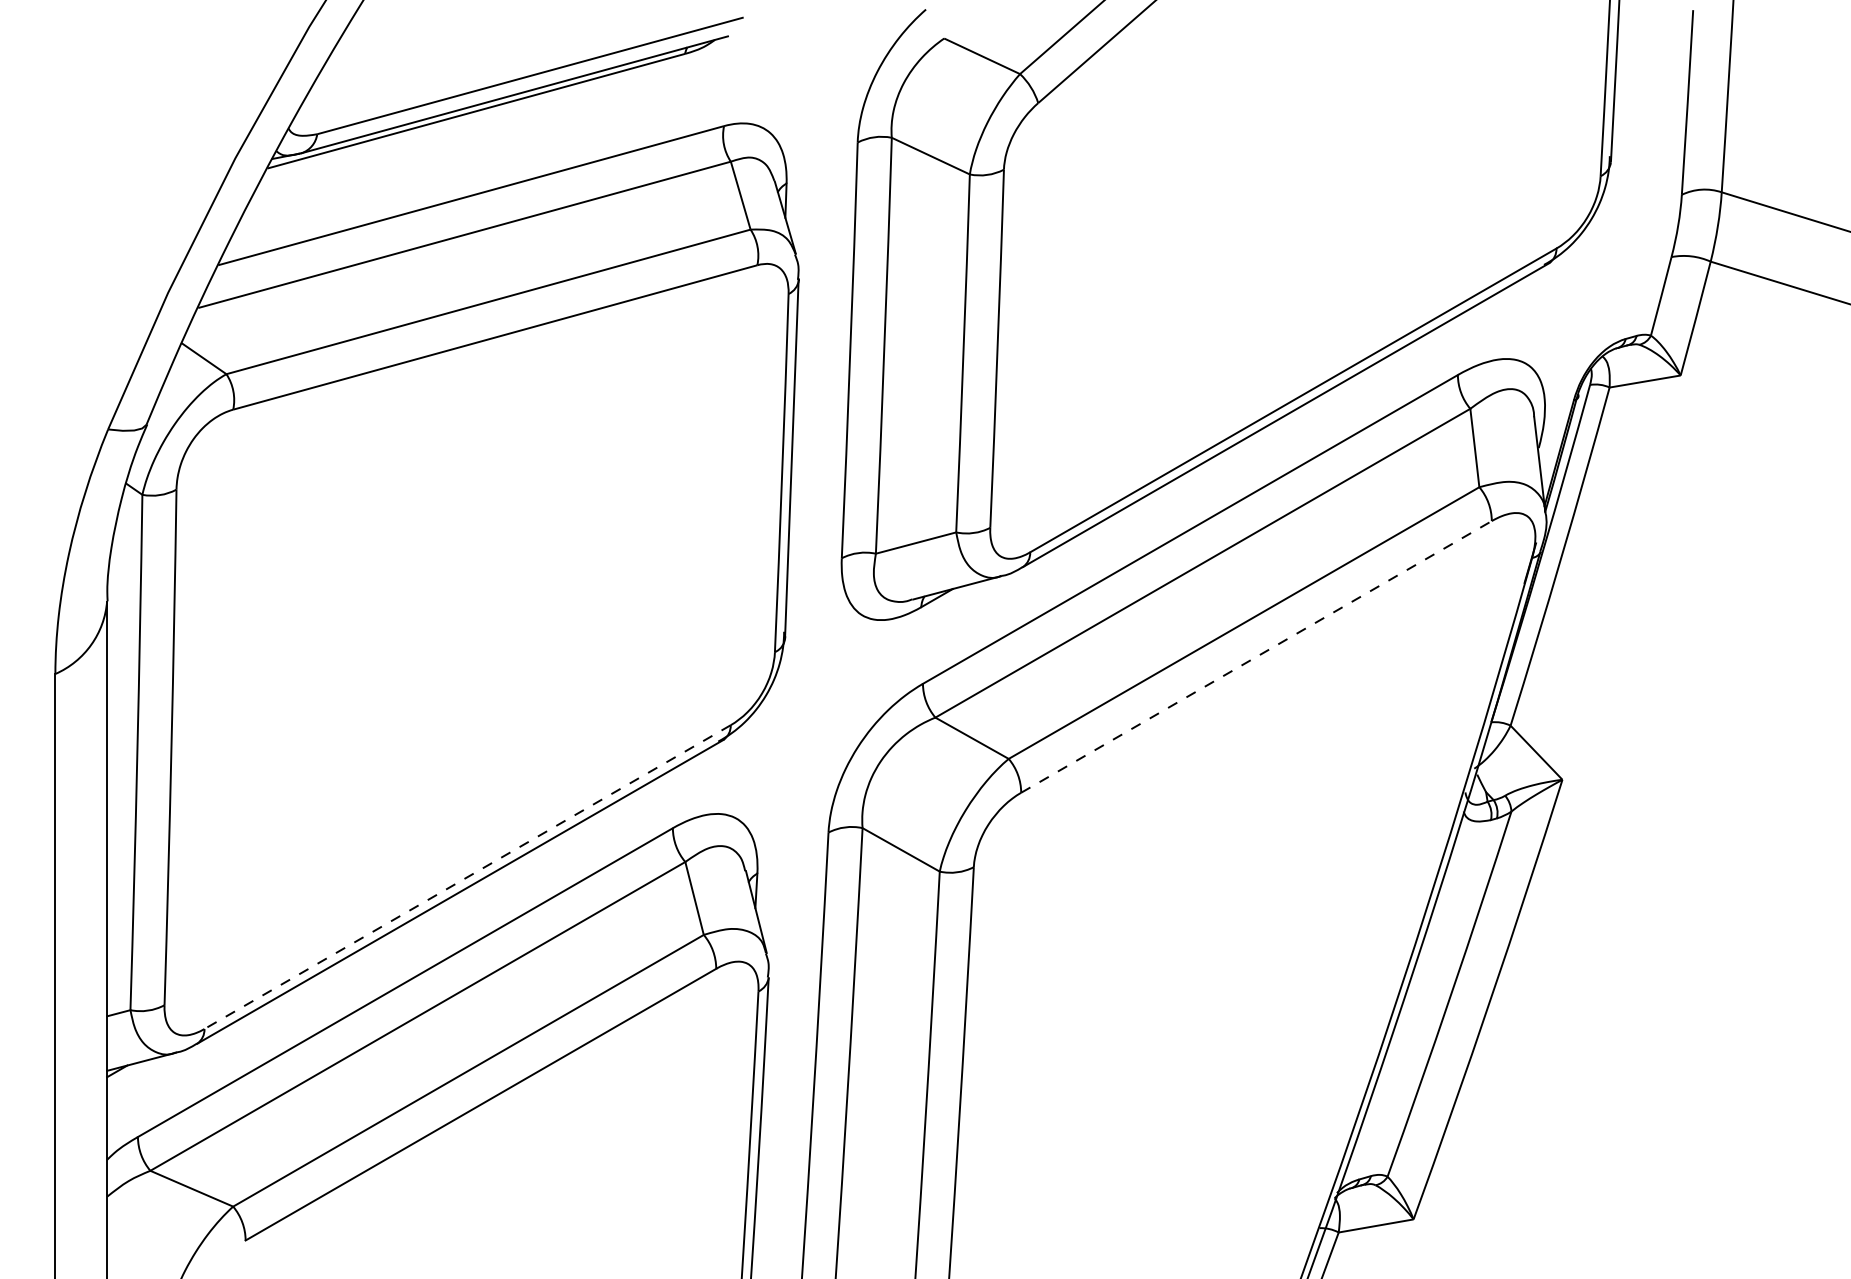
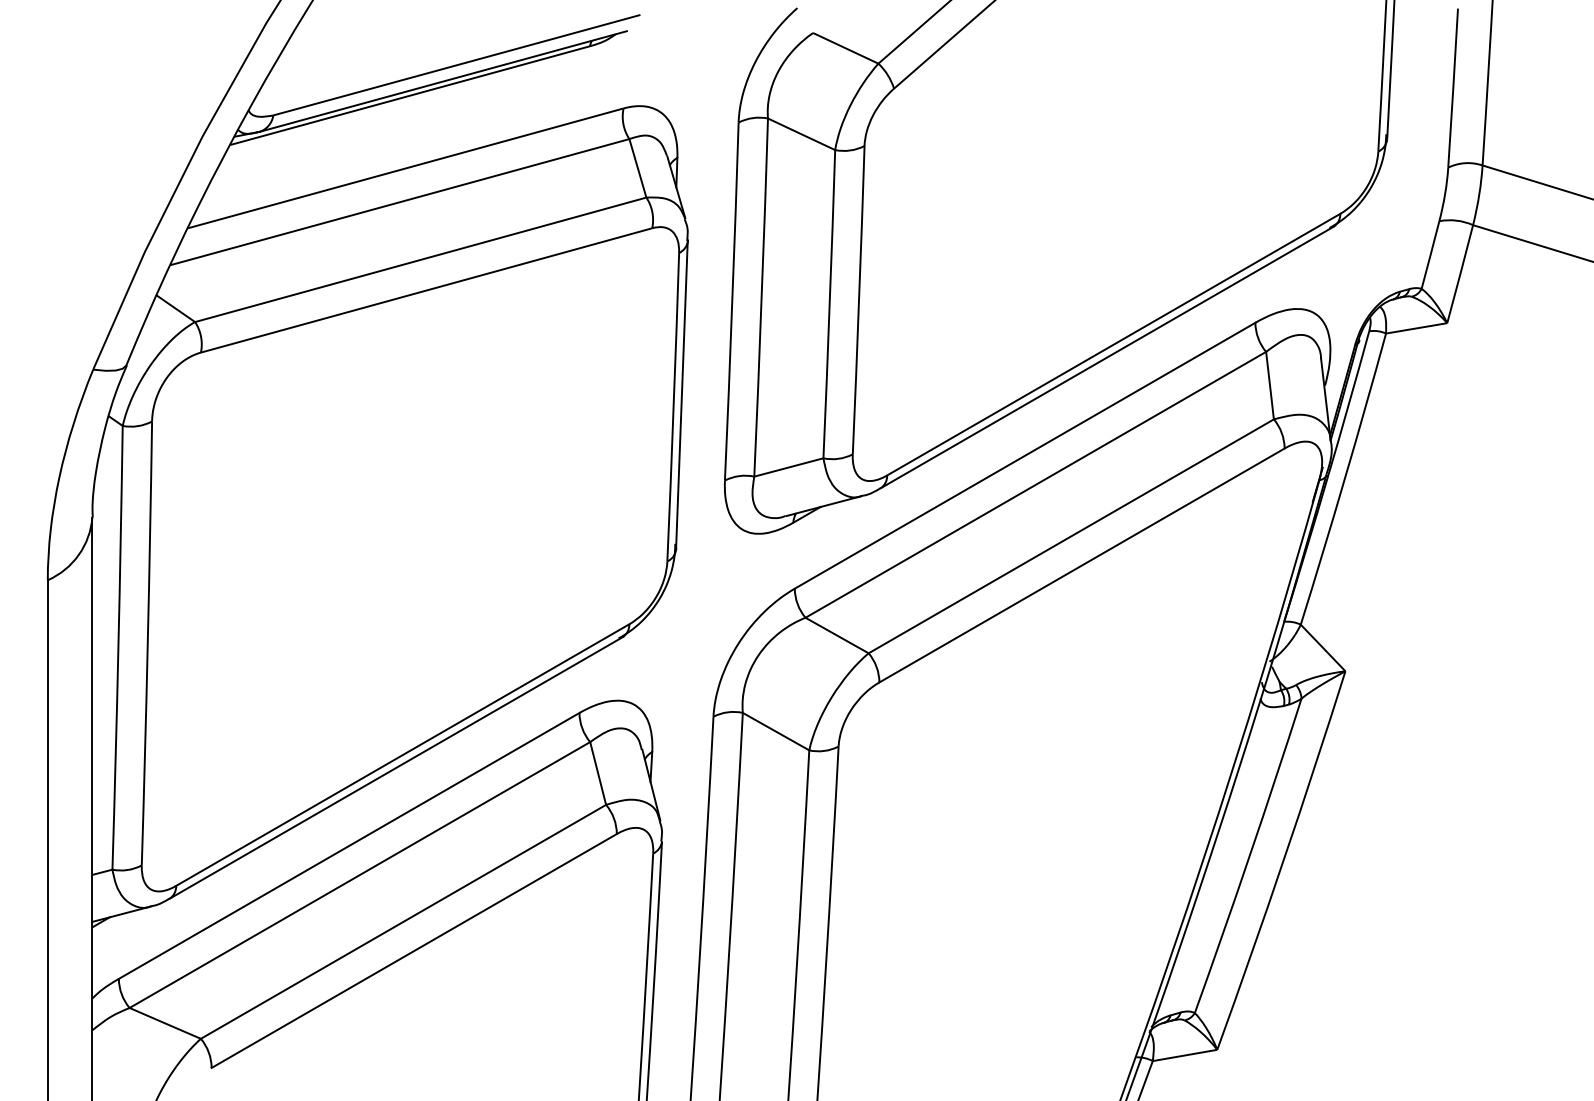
line: (1257, 656) -> (1082, 565), dashed -> solid
line: (467, 877) -> (402, 755), dashed -> solid

